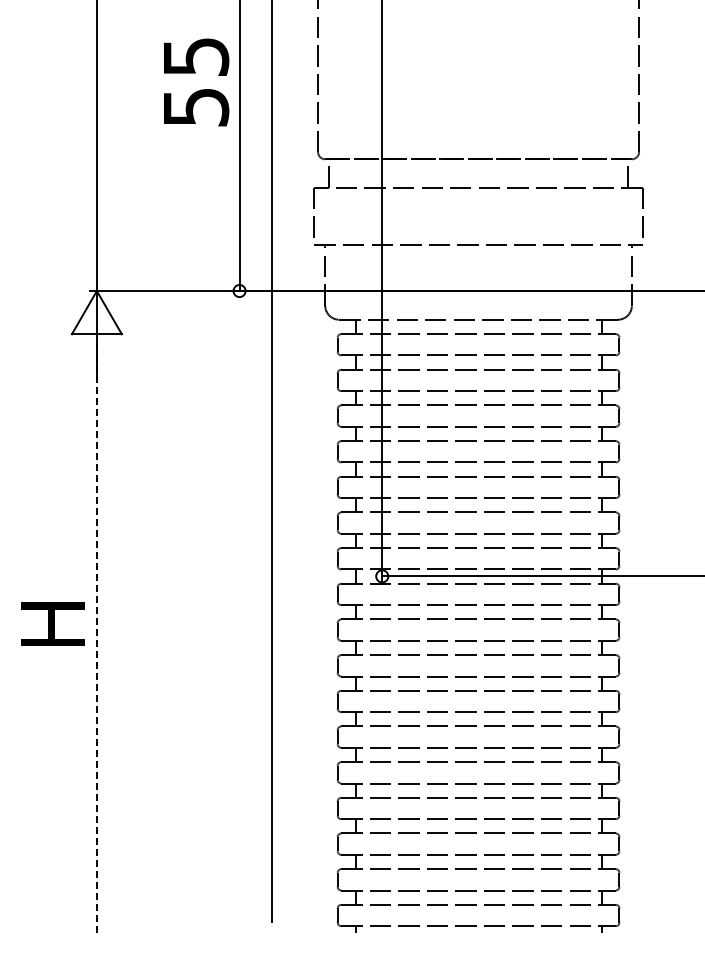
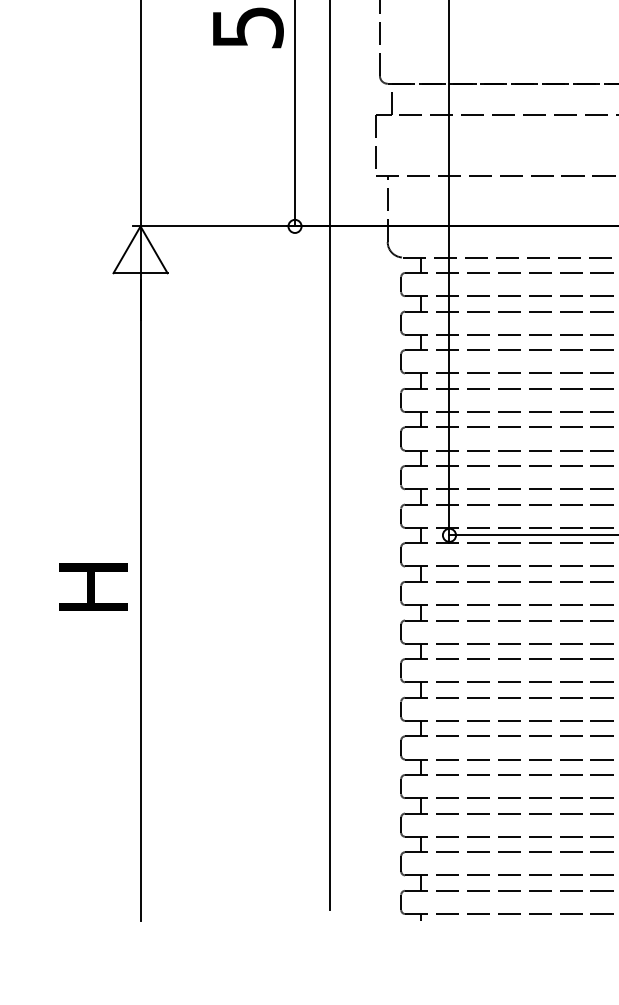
line: (96, 636) -> (140, 600), dashed -> solid

